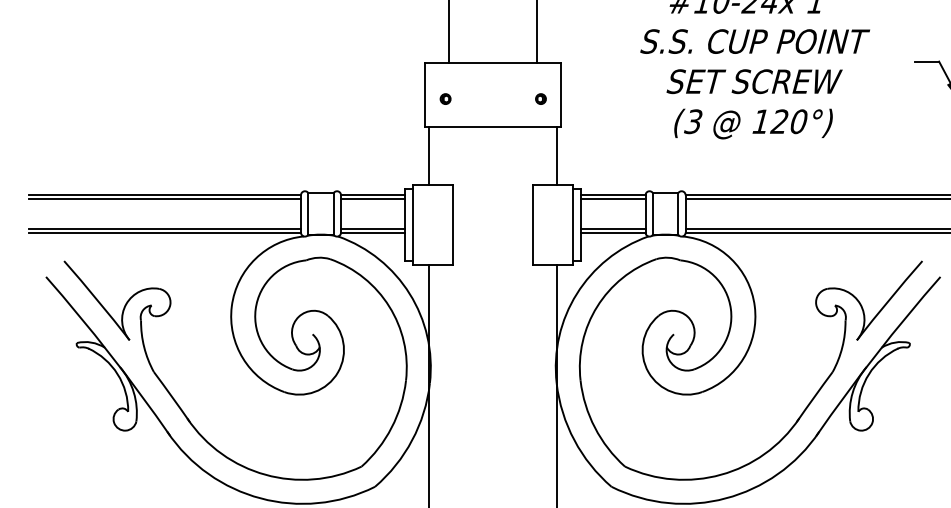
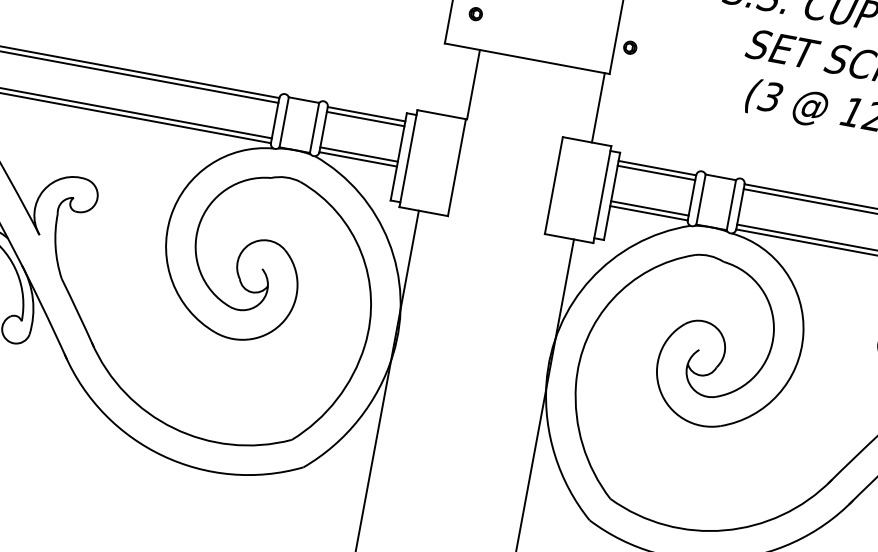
part: (540, 98) -> (629, 46), moved
line: (429, 155) -> (473, 84), moved

